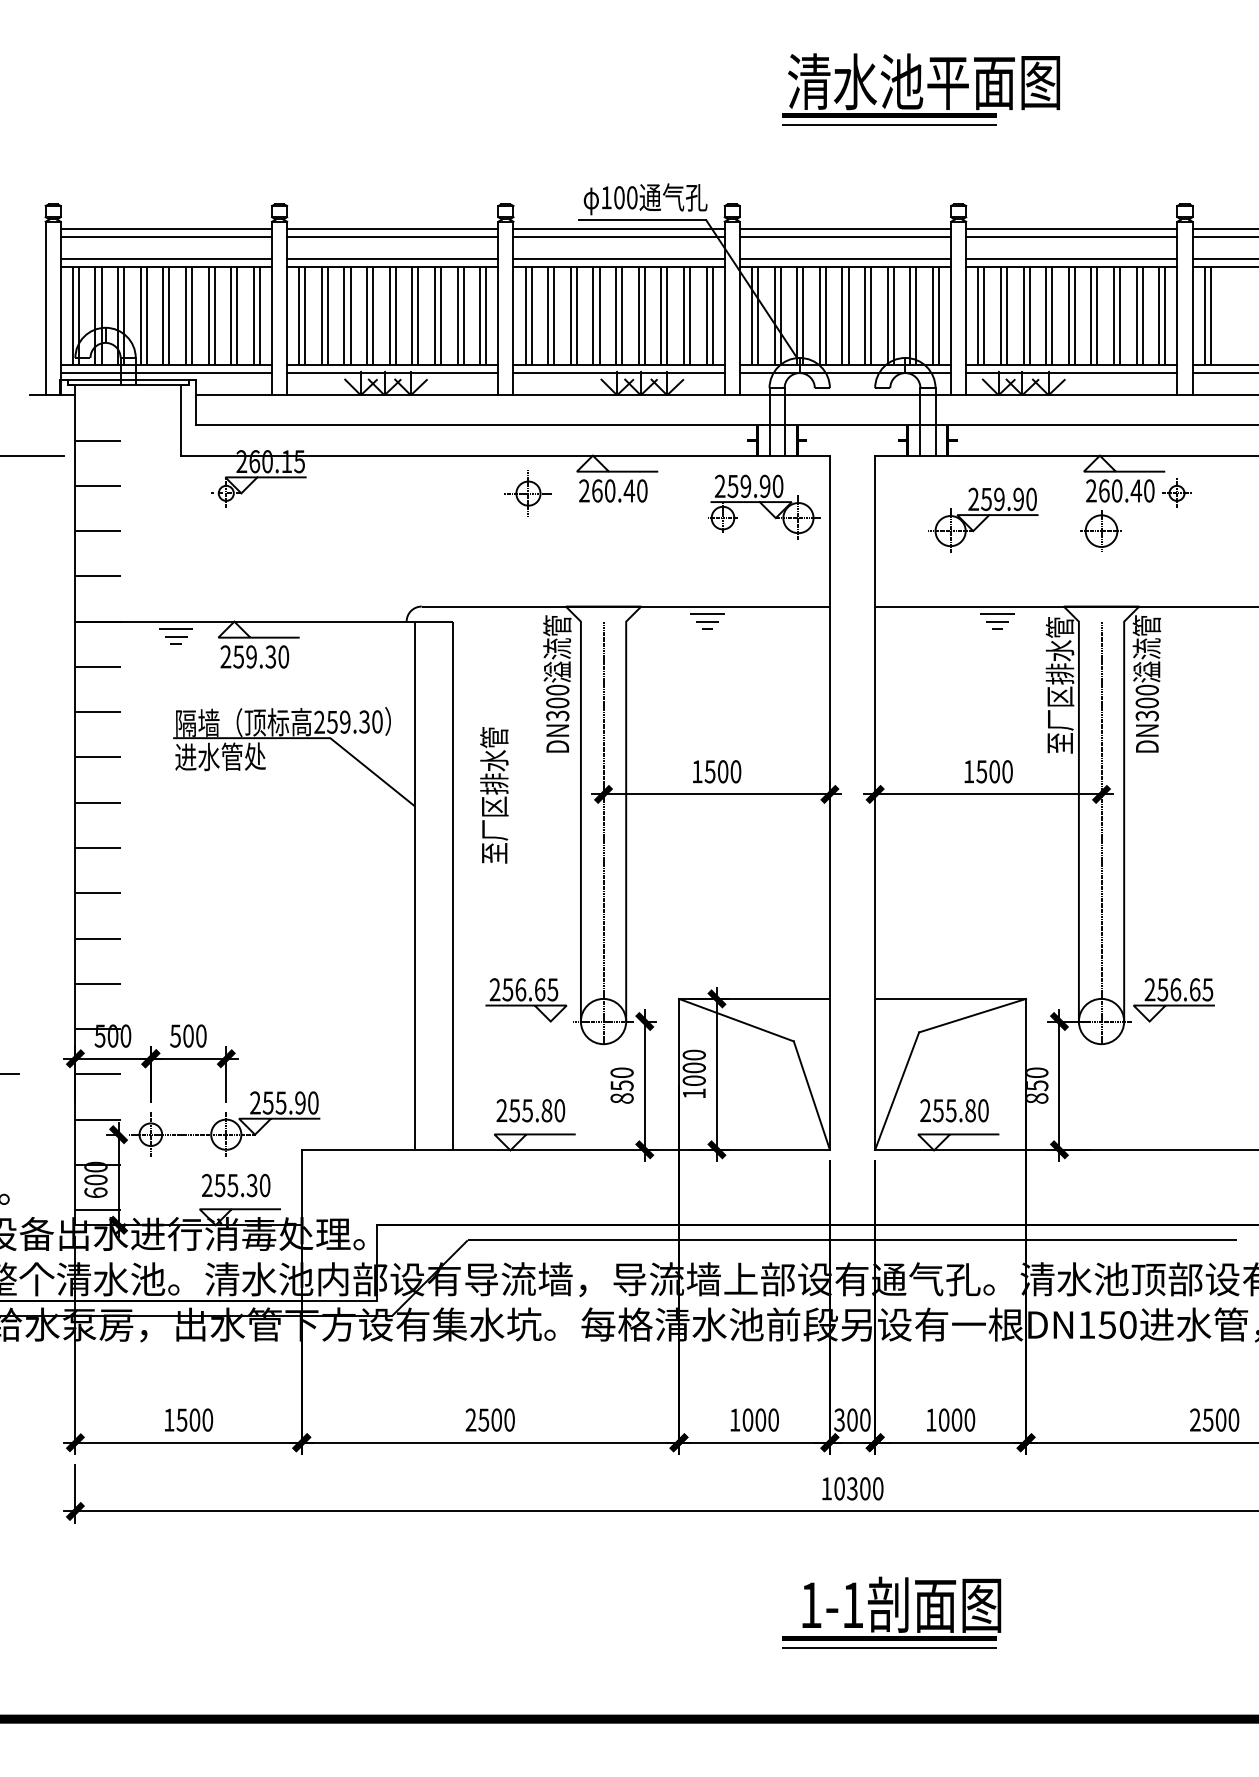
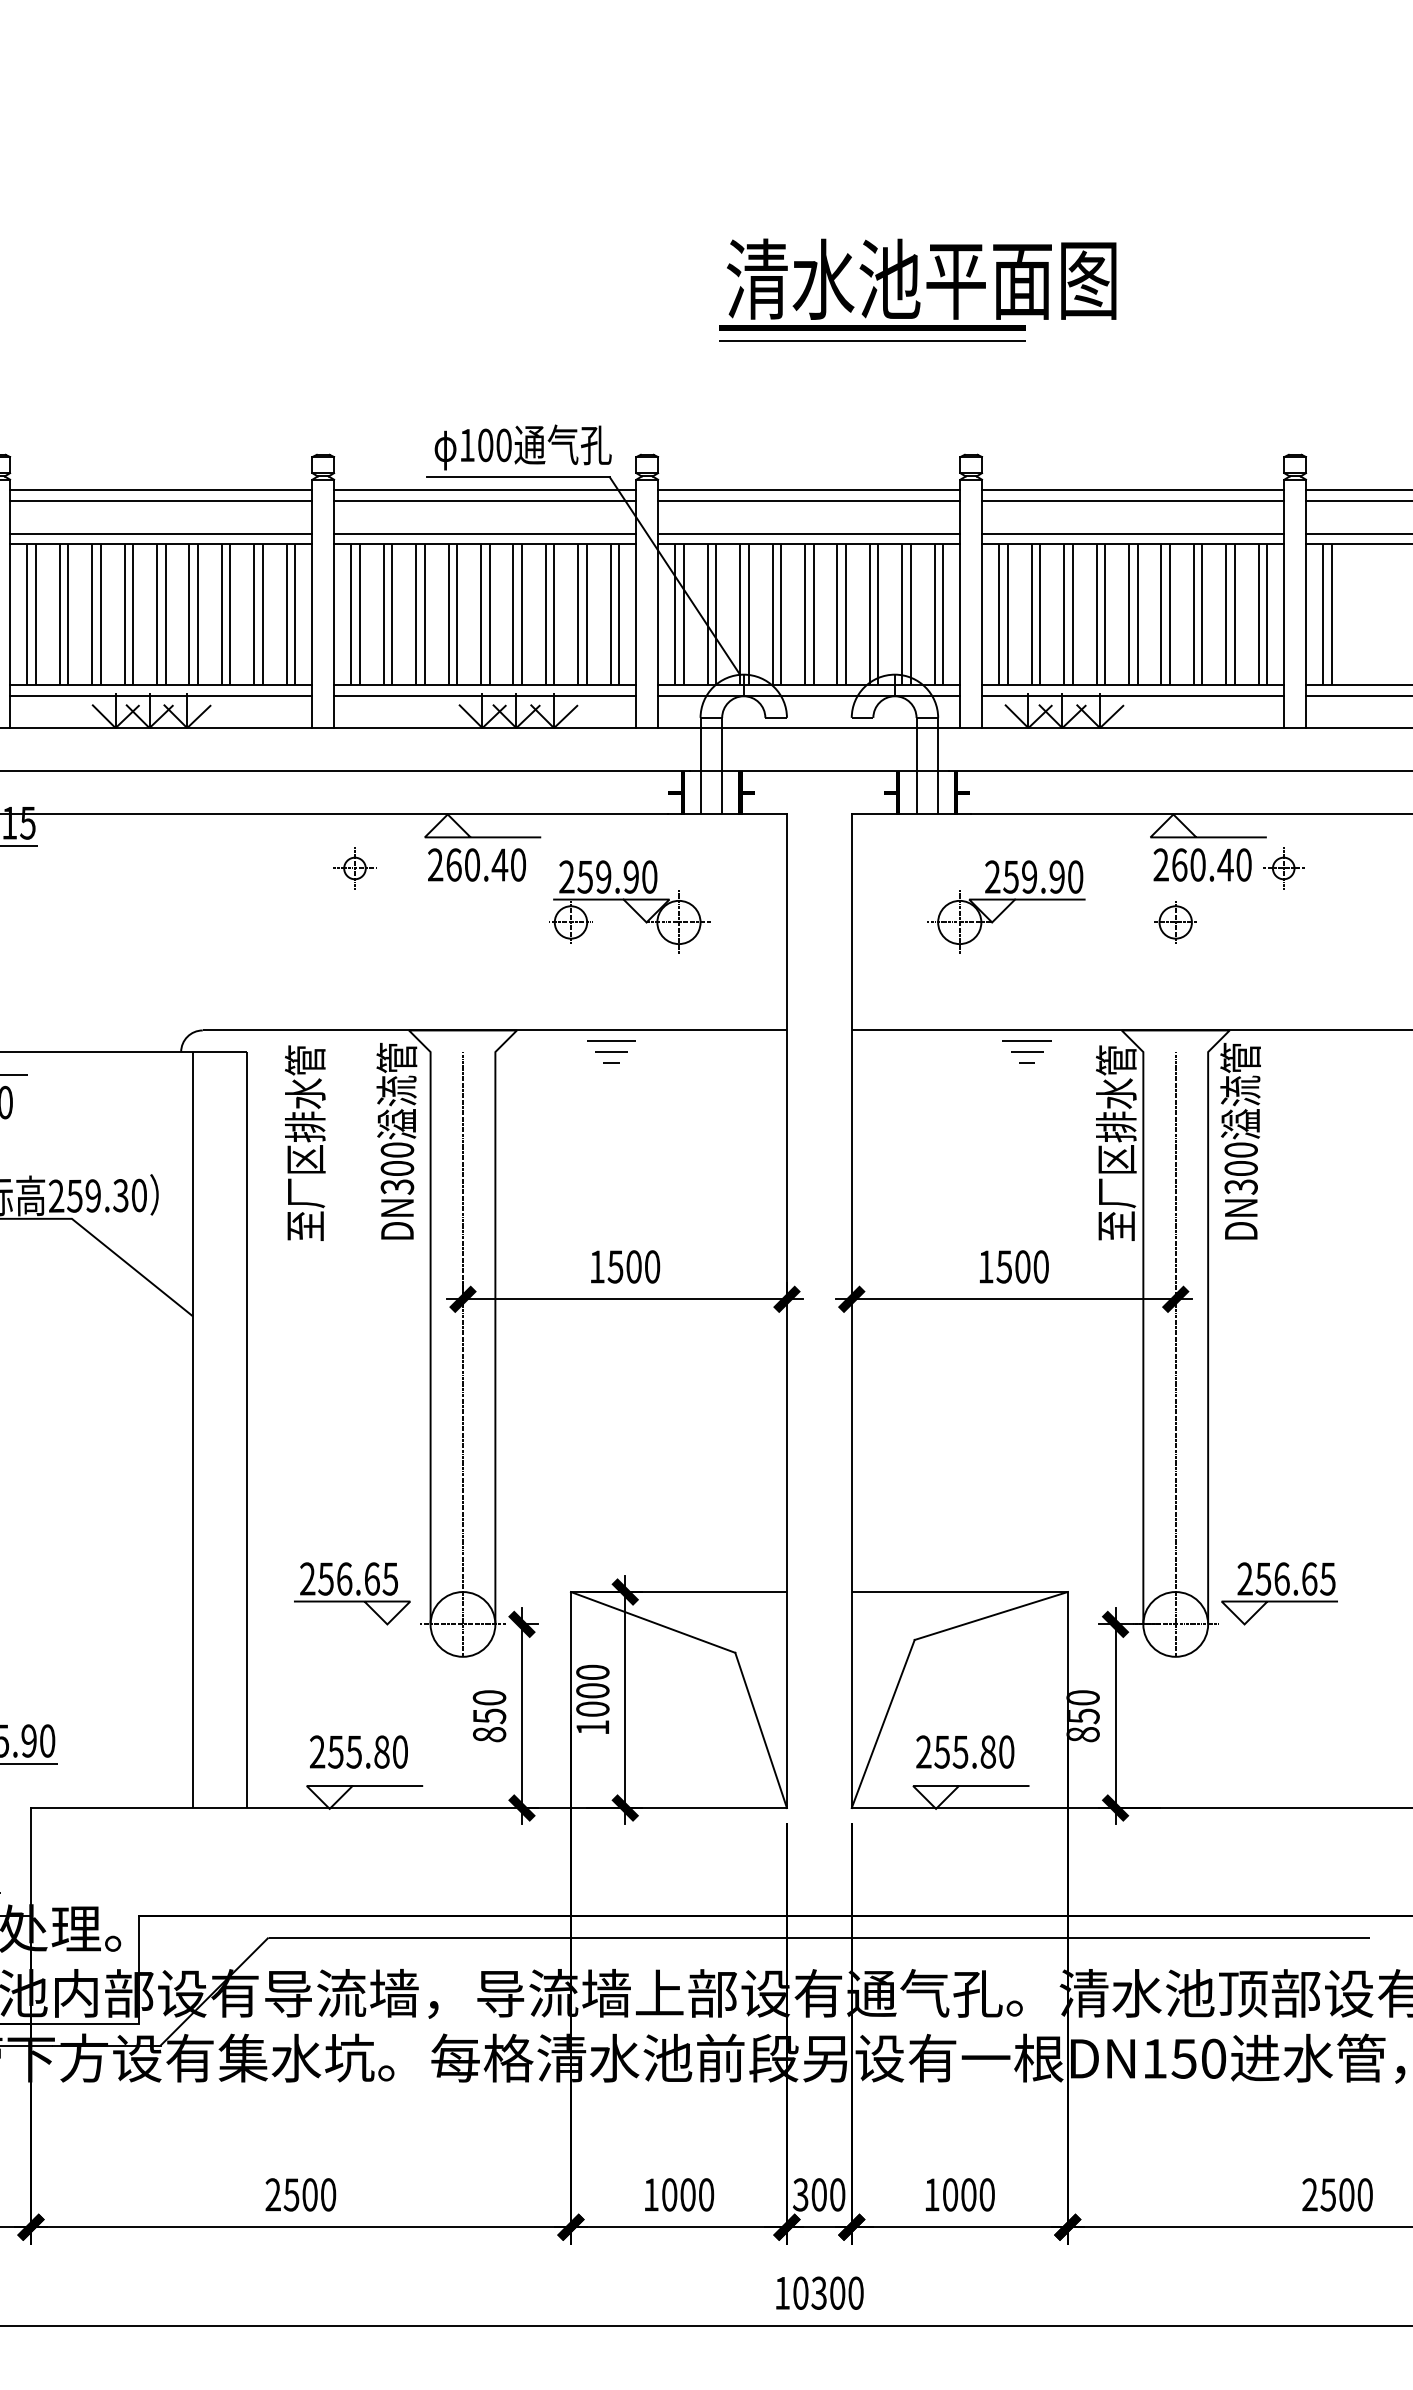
part: (527, 492) -> (354, 867), size x0.62
part: (764, 506) -> (630, 905), moved
part: (1101, 530) -> (1175, 921), size x0.71
text: (494, 795) -> (305, 1143), moved

